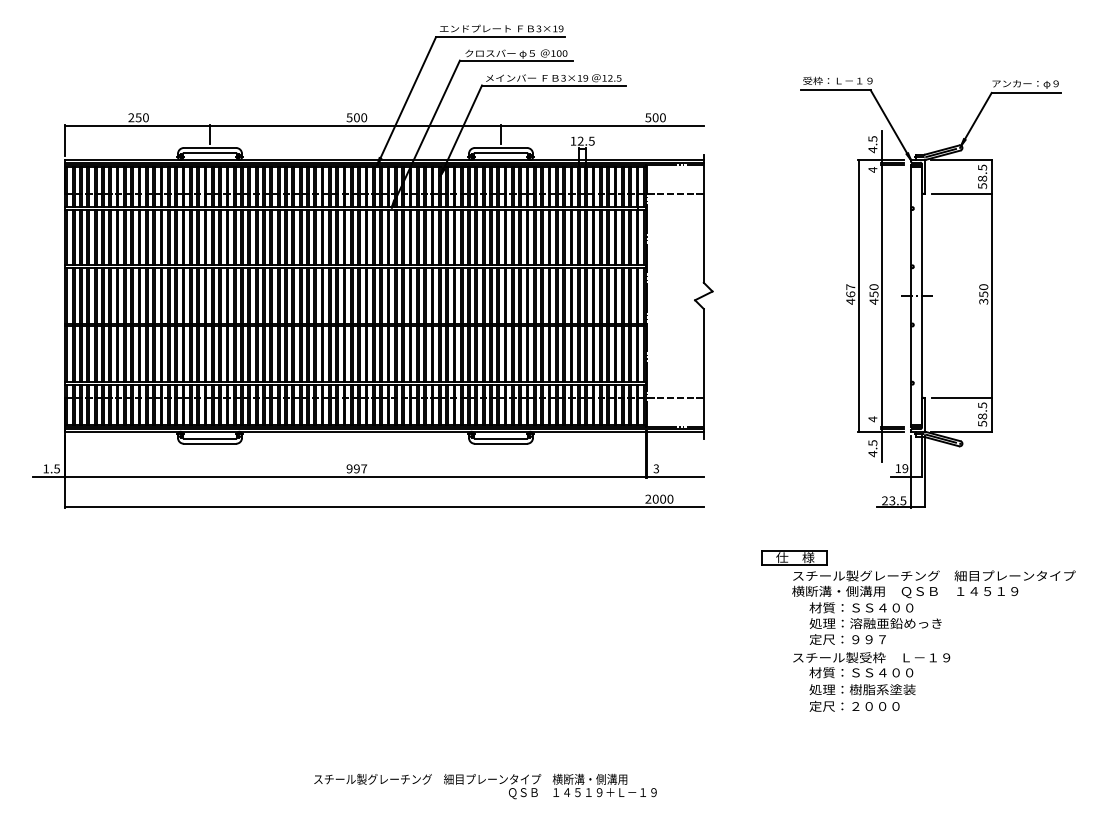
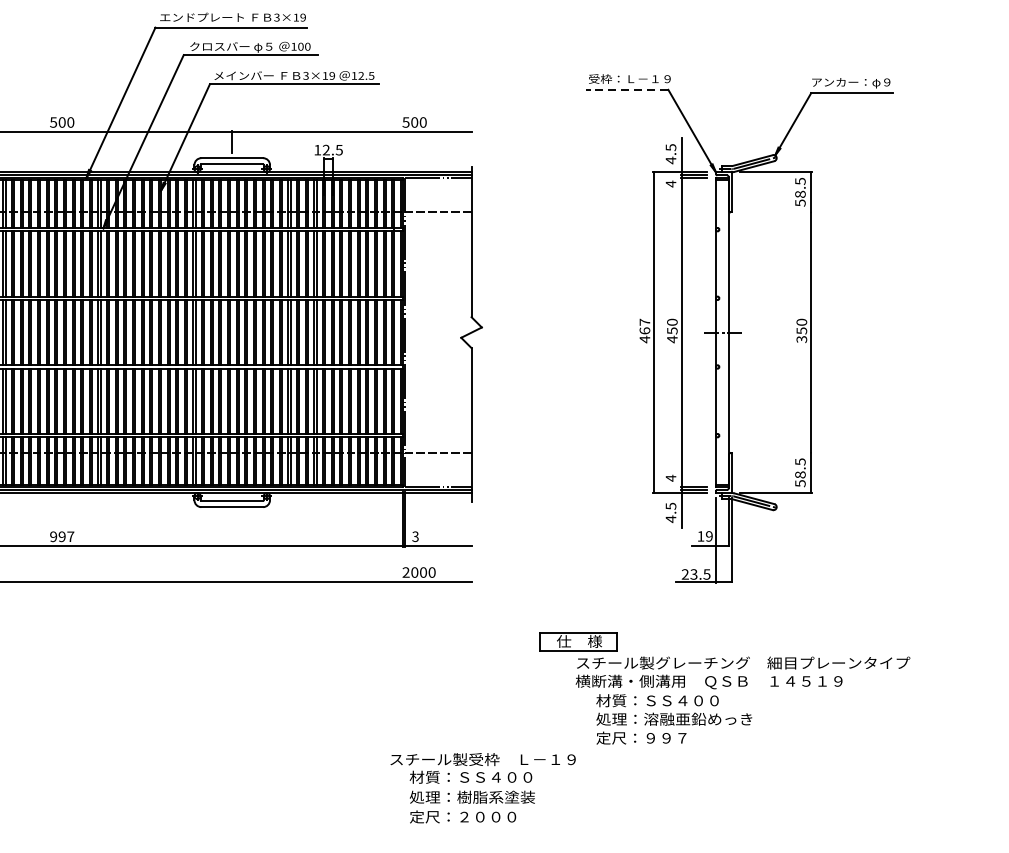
line: (835, 90) -> (626, 90), solid -> dashed
line: (961, 194) -> (775, 213), removed
line: (961, 397) -> (775, 452), removed
text: (871, 681) -> (482, 787), moved

